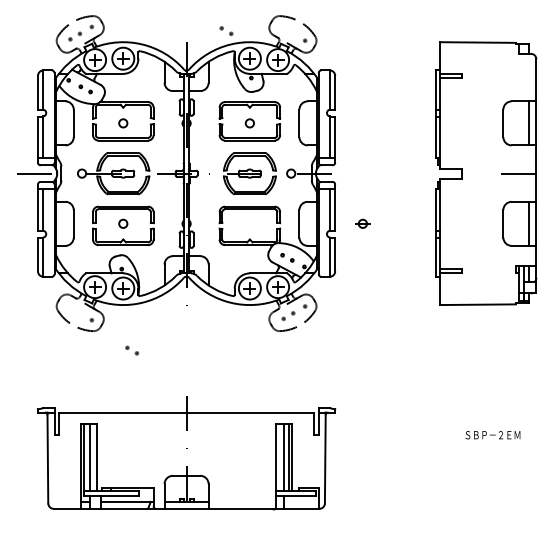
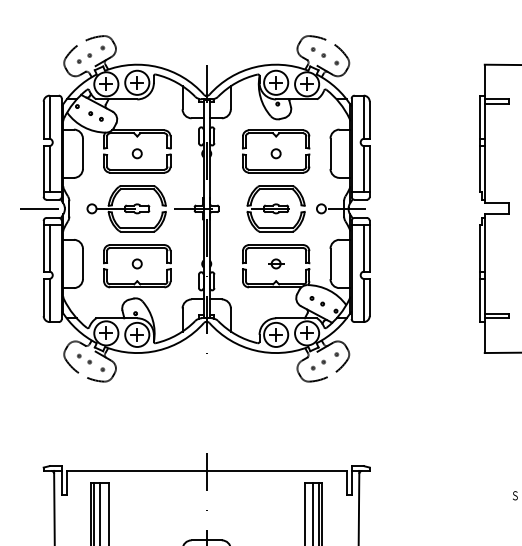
part: (226, 30) -> (318, 51), moved
part: (362, 223) -> (275, 263), moved
part: (132, 350) -> (84, 359), moved

